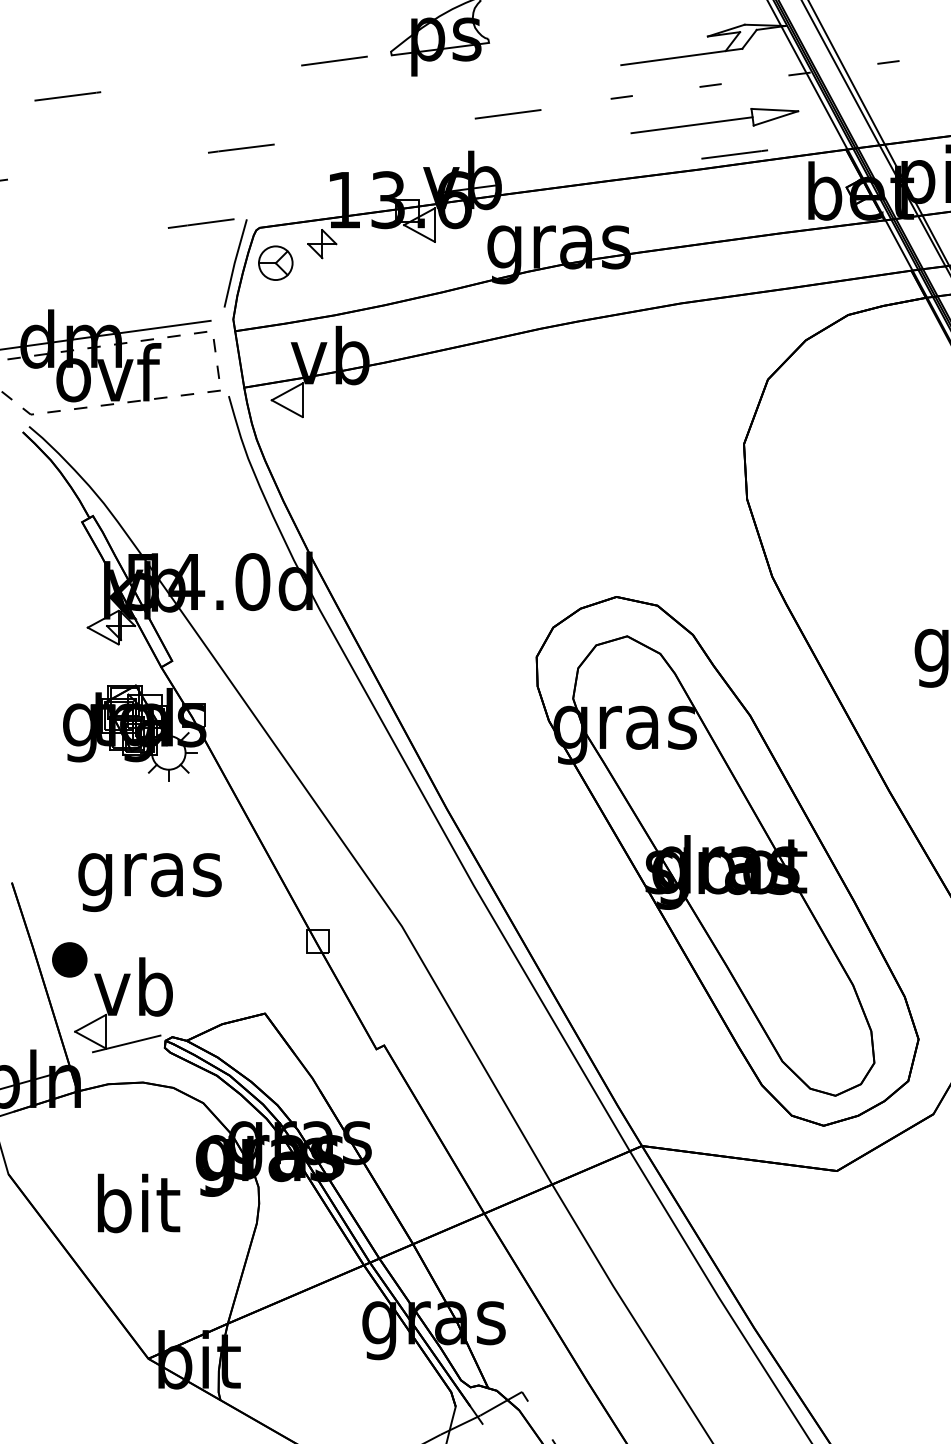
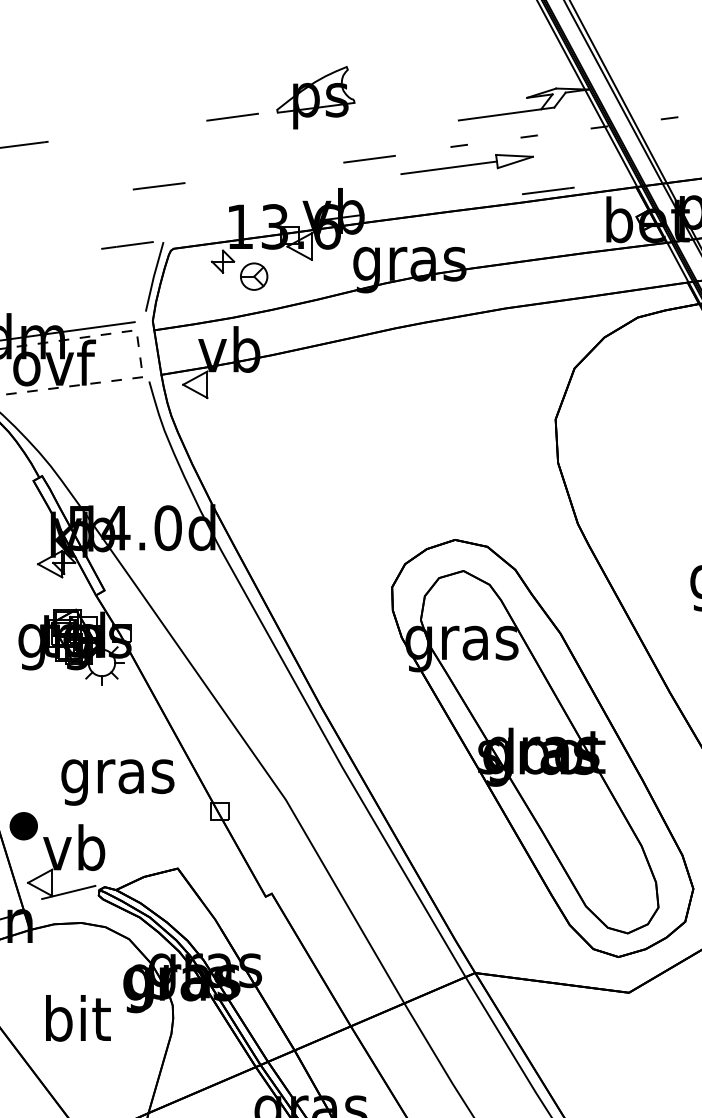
part: (714, 121) -> (466, 164), moved
part: (275, 262) -> (253, 276), moved
text: (149, 882) -> (117, 782), moved

